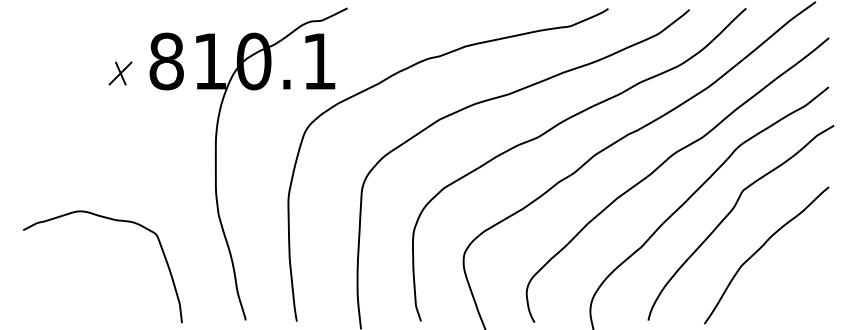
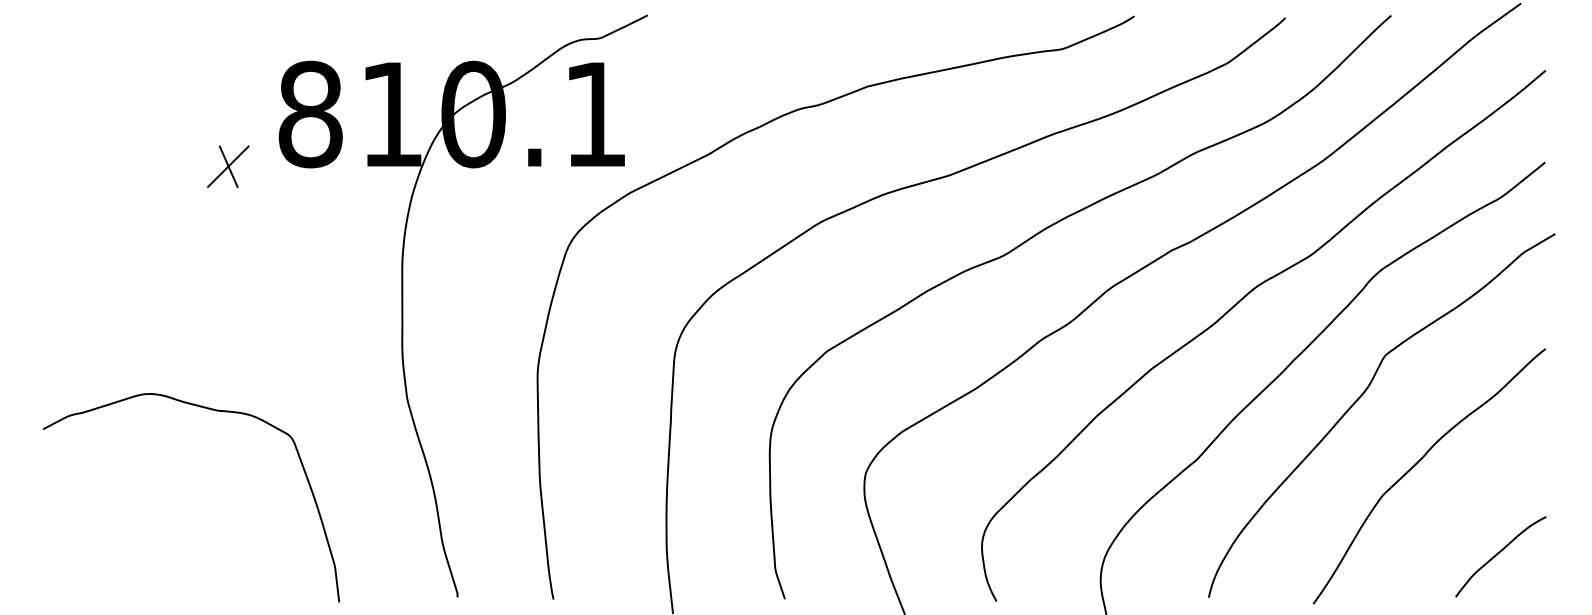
part: (120, 73) -> (228, 166), moved
curve: (804, 297) -> (1499, 554), added

